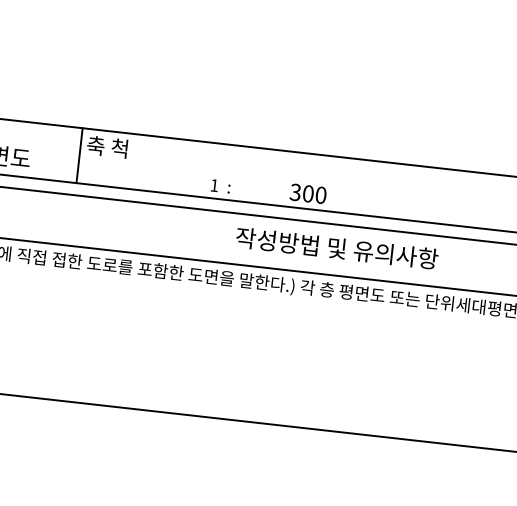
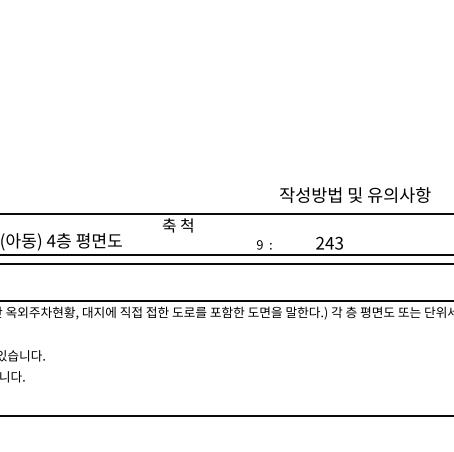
line: (79, 154) -> (157, 233), removed
text: (214, 184) -> (259, 244), 1 -> 9
text: (308, 192) -> (329, 242), 300 -> 243
text: (337, 247) -> (355, 194), moved

